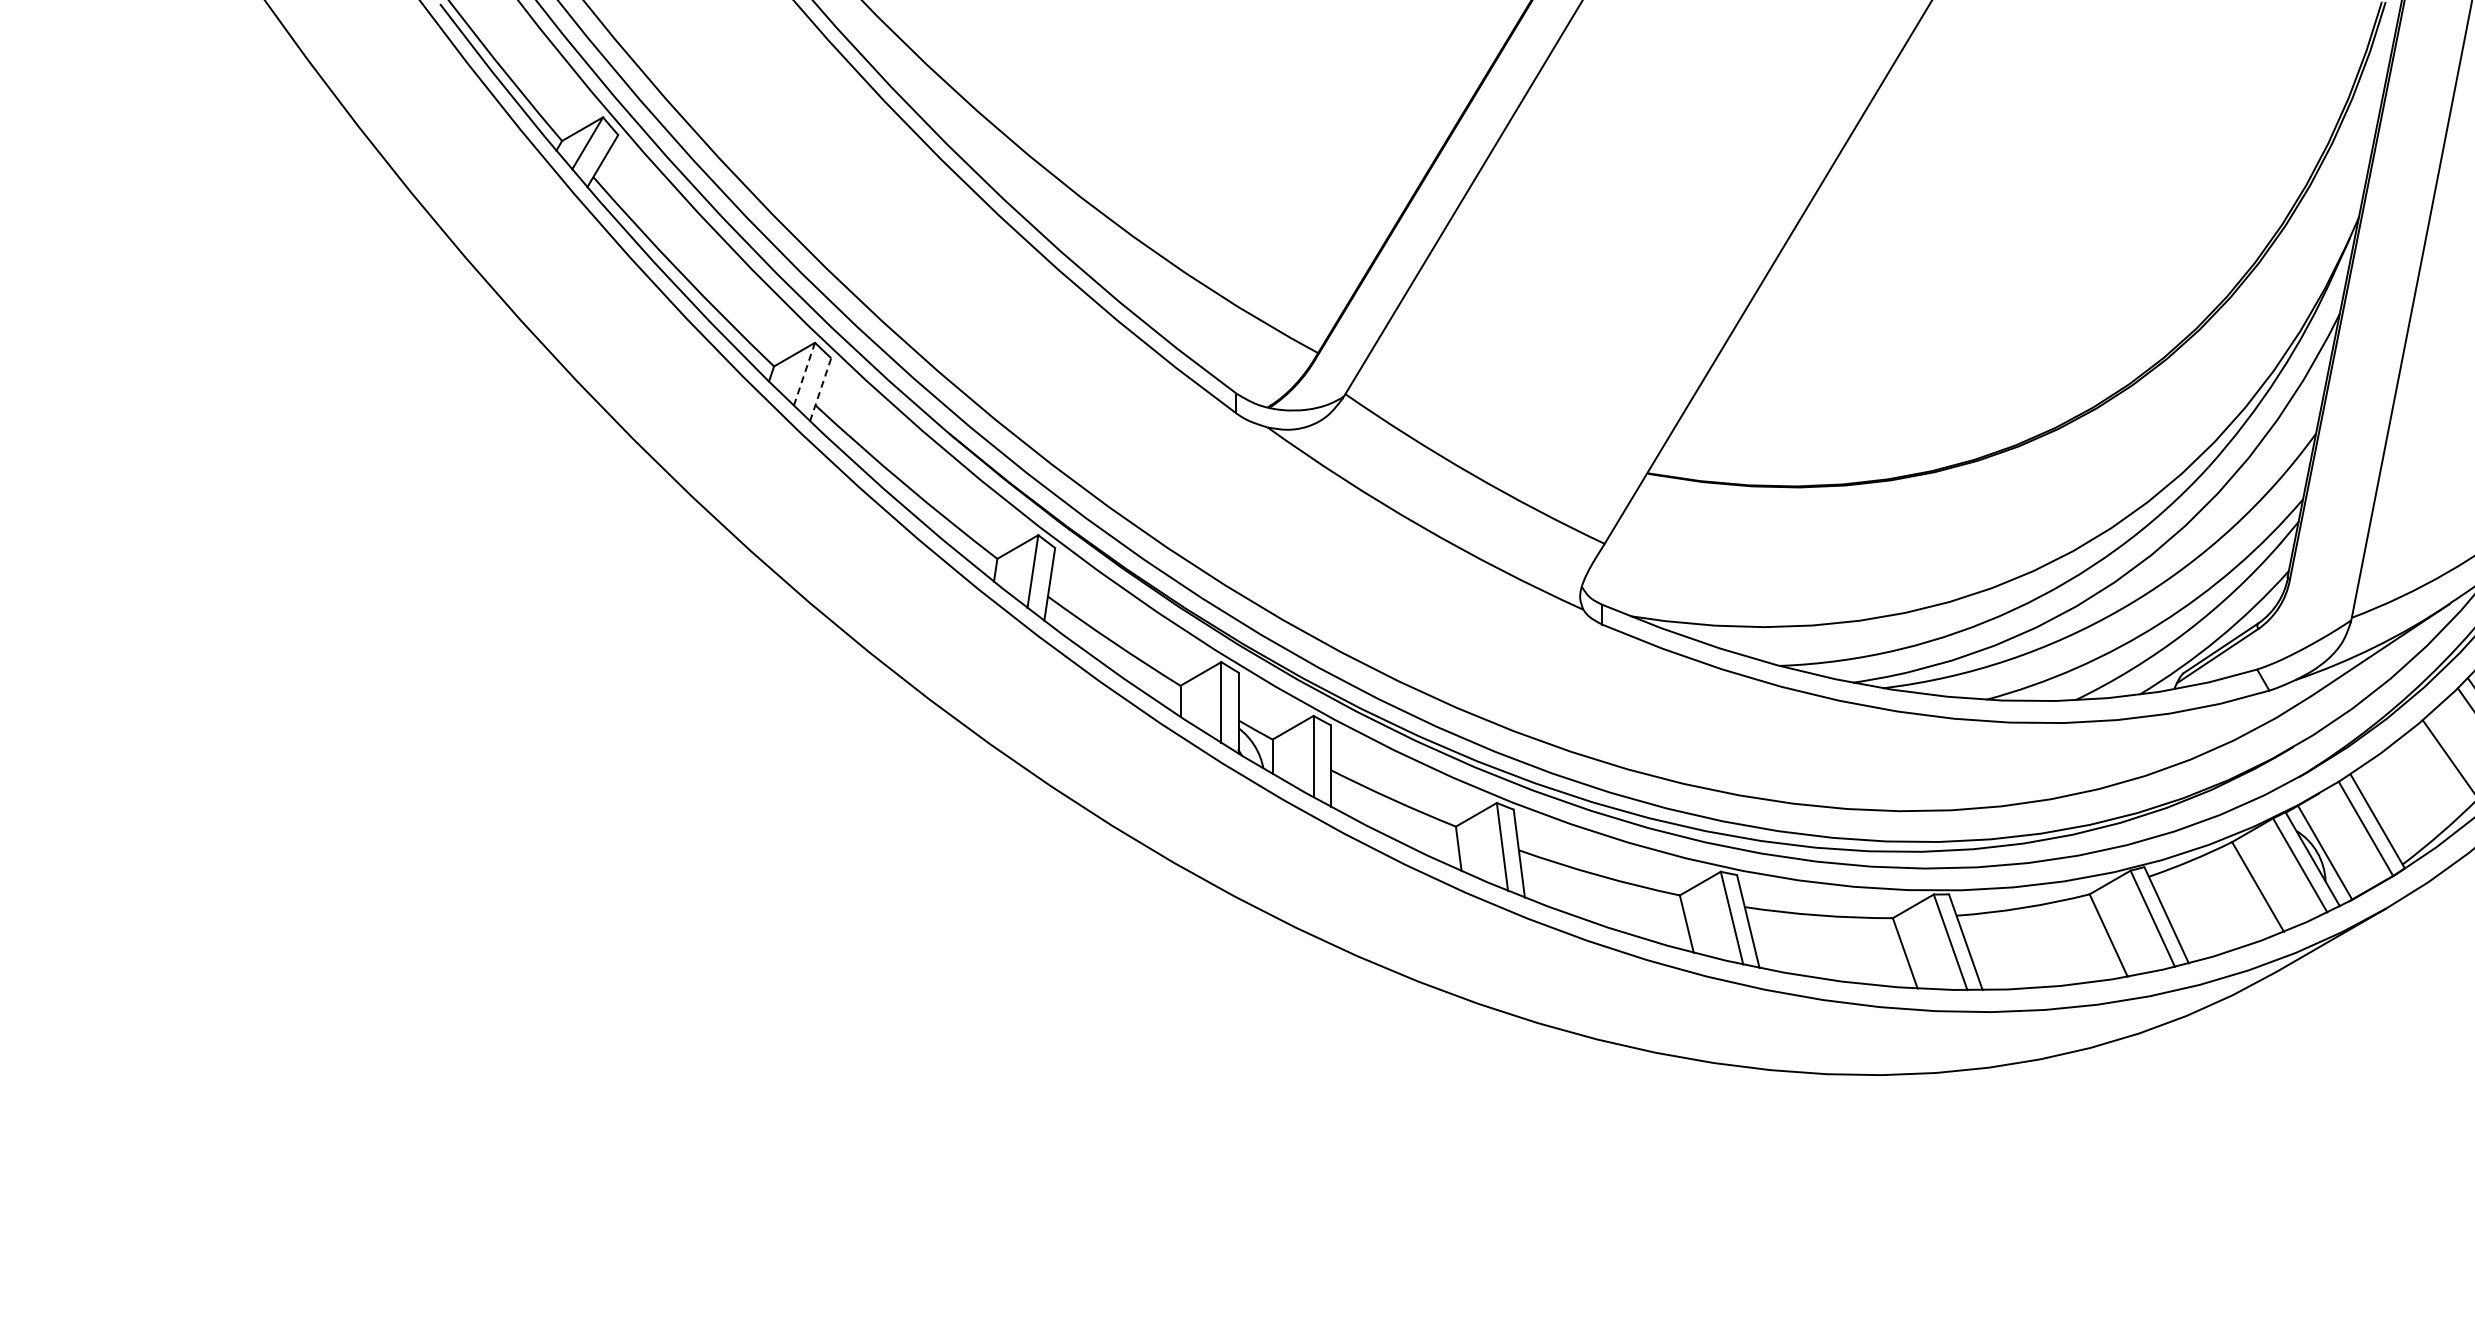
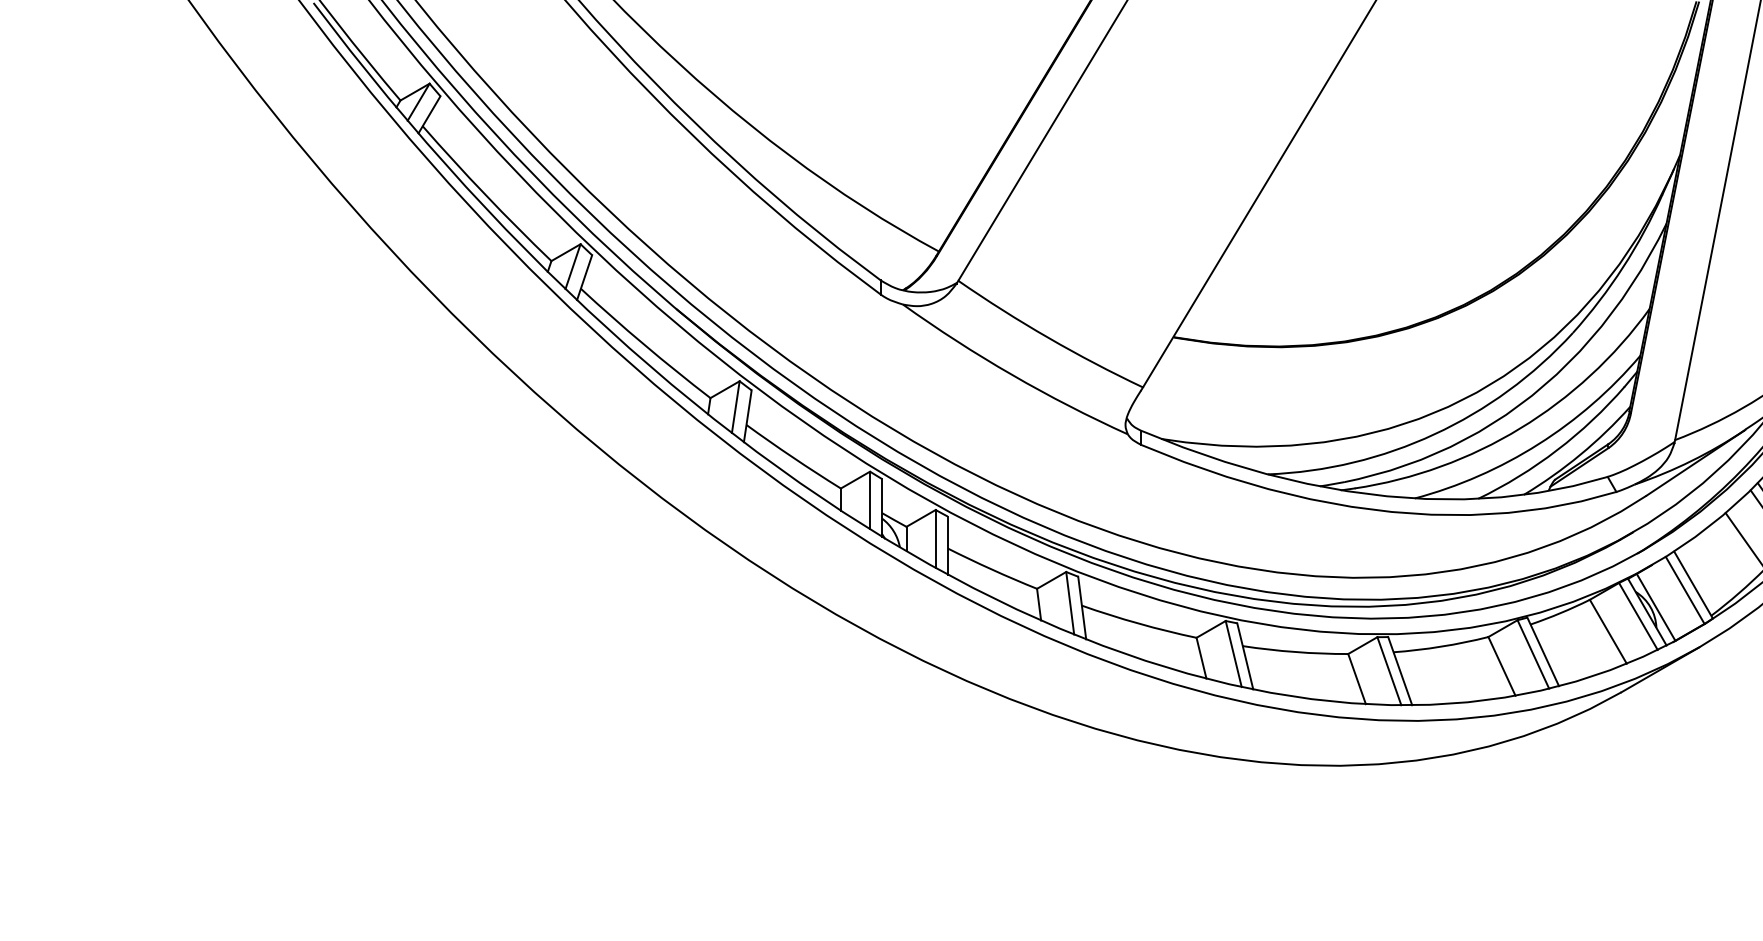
line: (804, 374) -> (573, 266), dashed -> solid
line: (820, 389) -> (584, 277), dashed -> solid

